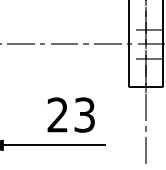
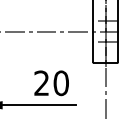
text: (83, 115) -> (60, 83), 23 -> 20

